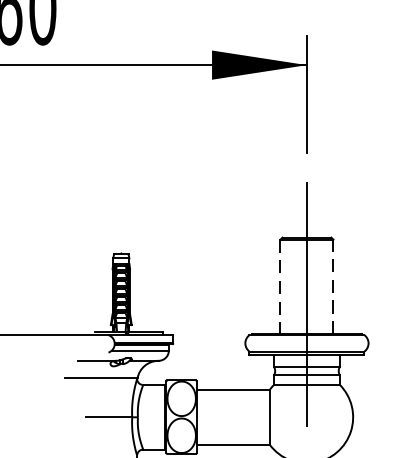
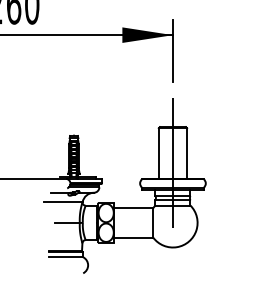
line: (334, 285) -> (187, 152), dashed -> solid
line: (279, 287) -> (158, 153), dashed -> solid

